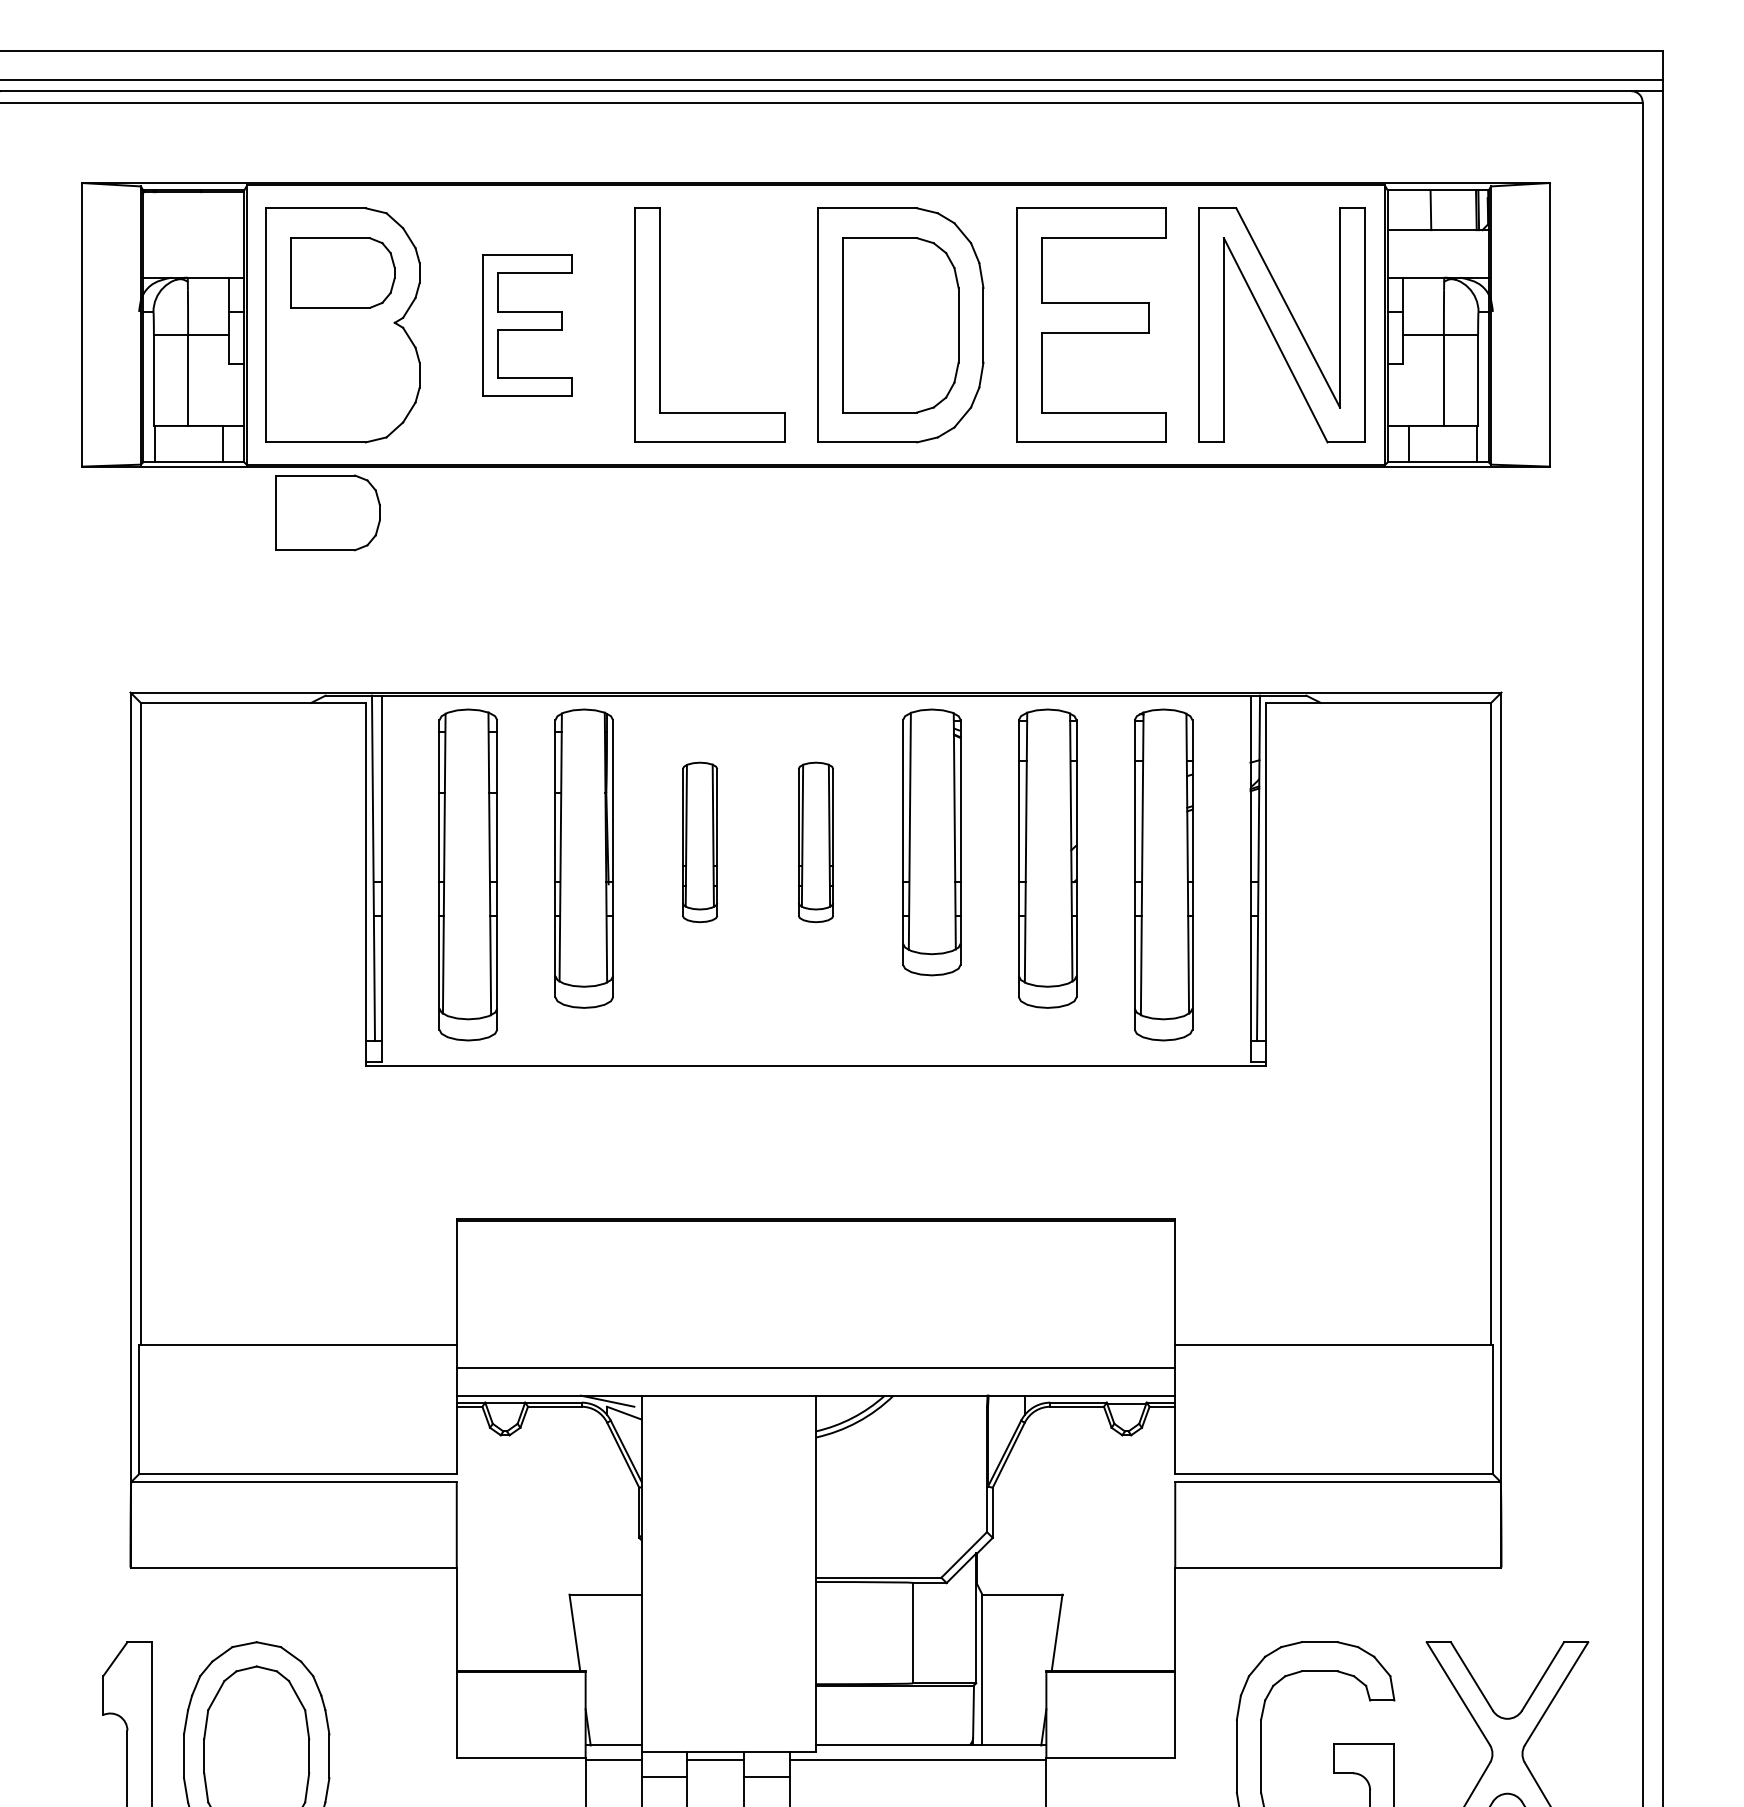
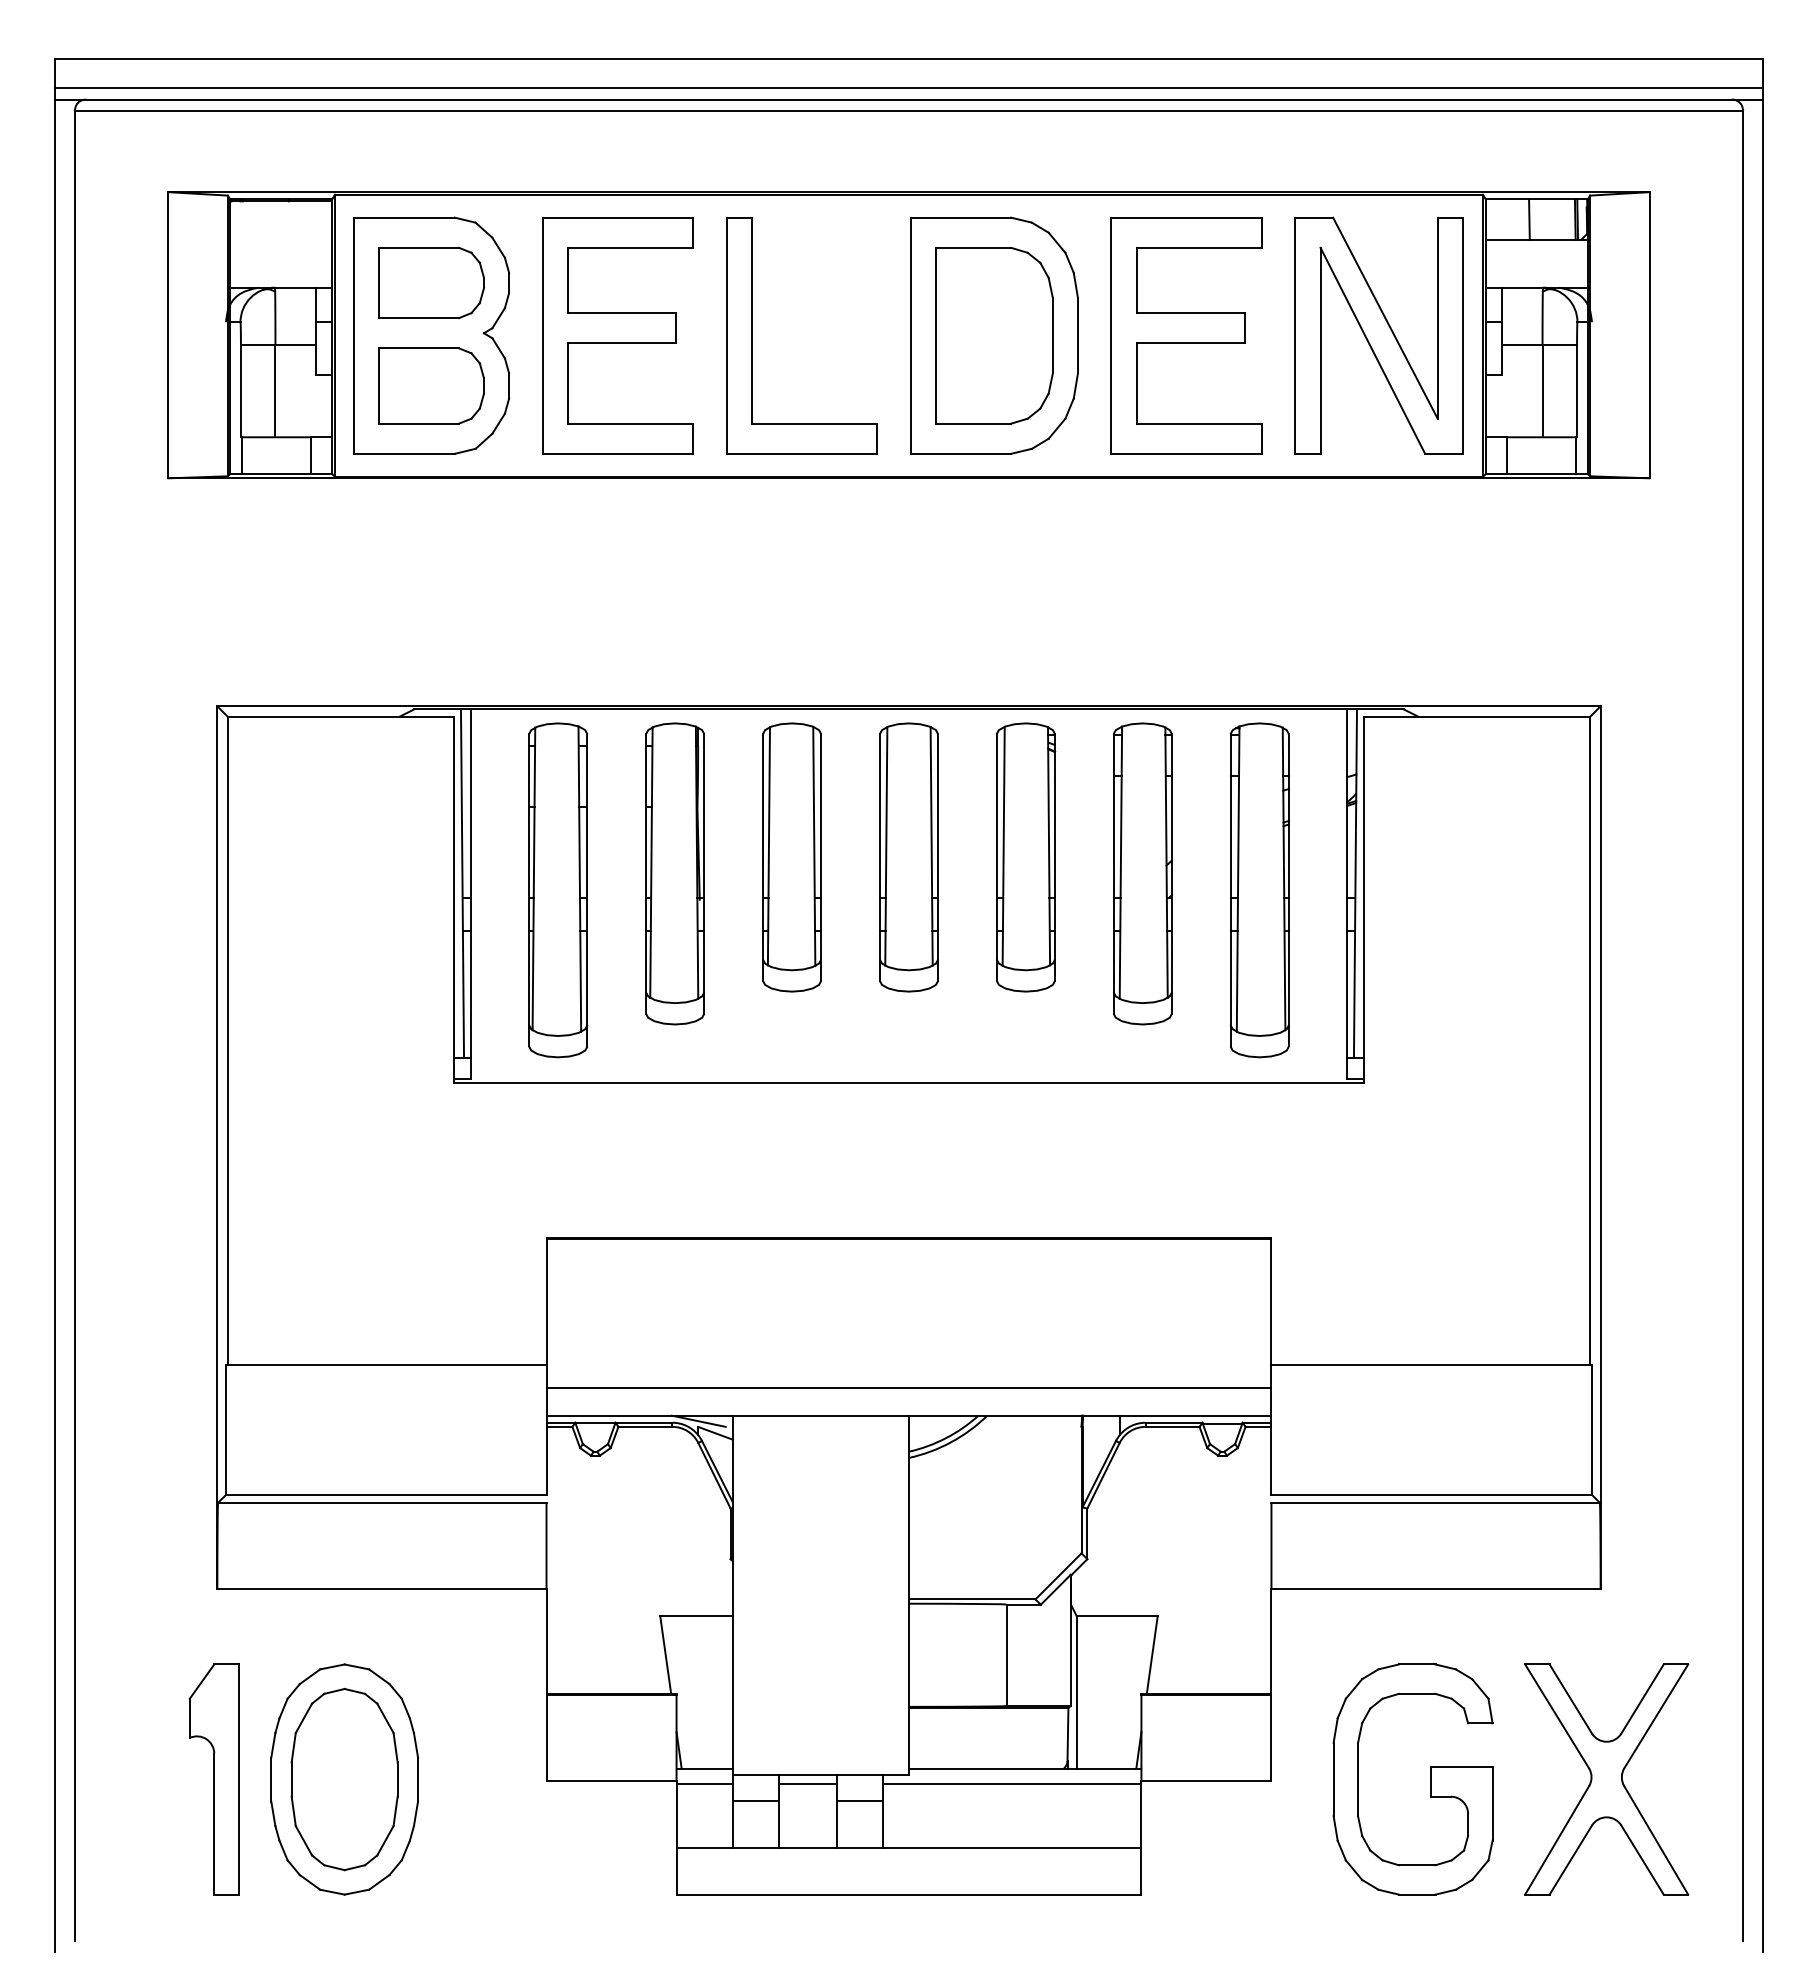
part: (527, 325) -> (617, 335), size x1.67
part: (327, 512) -> (431, 385), moved
part: (699, 842) -> (791, 857), size x1.67
part: (815, 842) -> (908, 857), size x1.67

